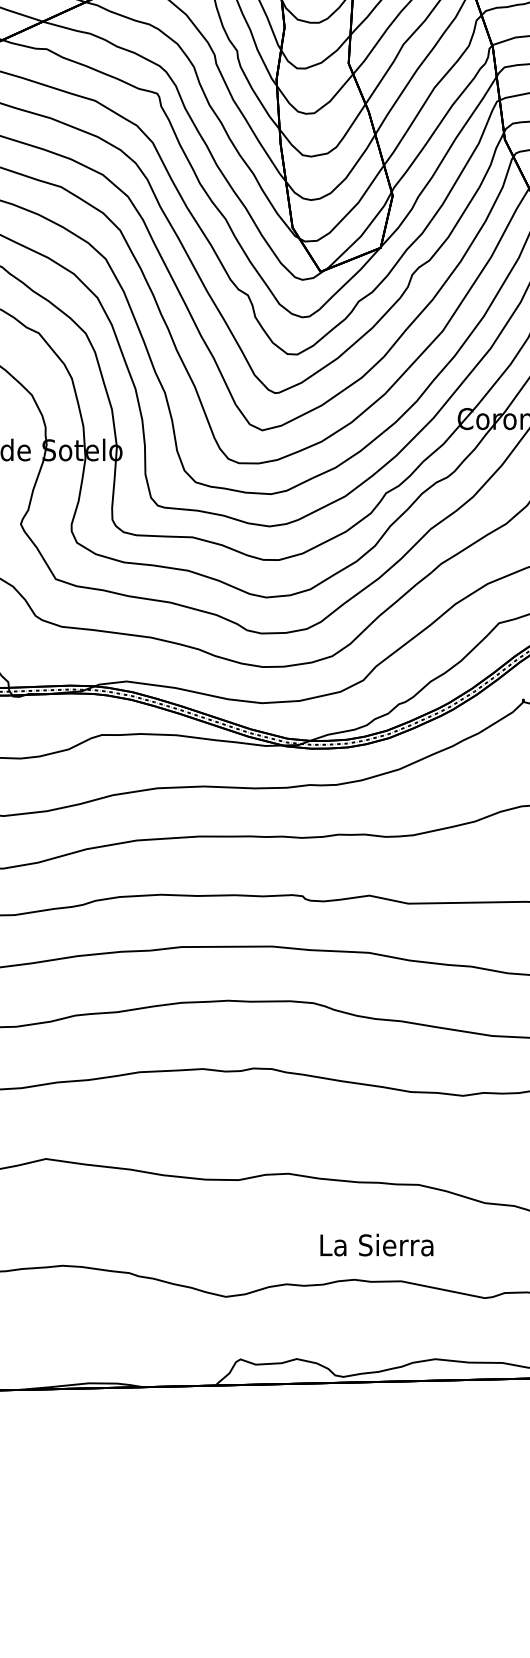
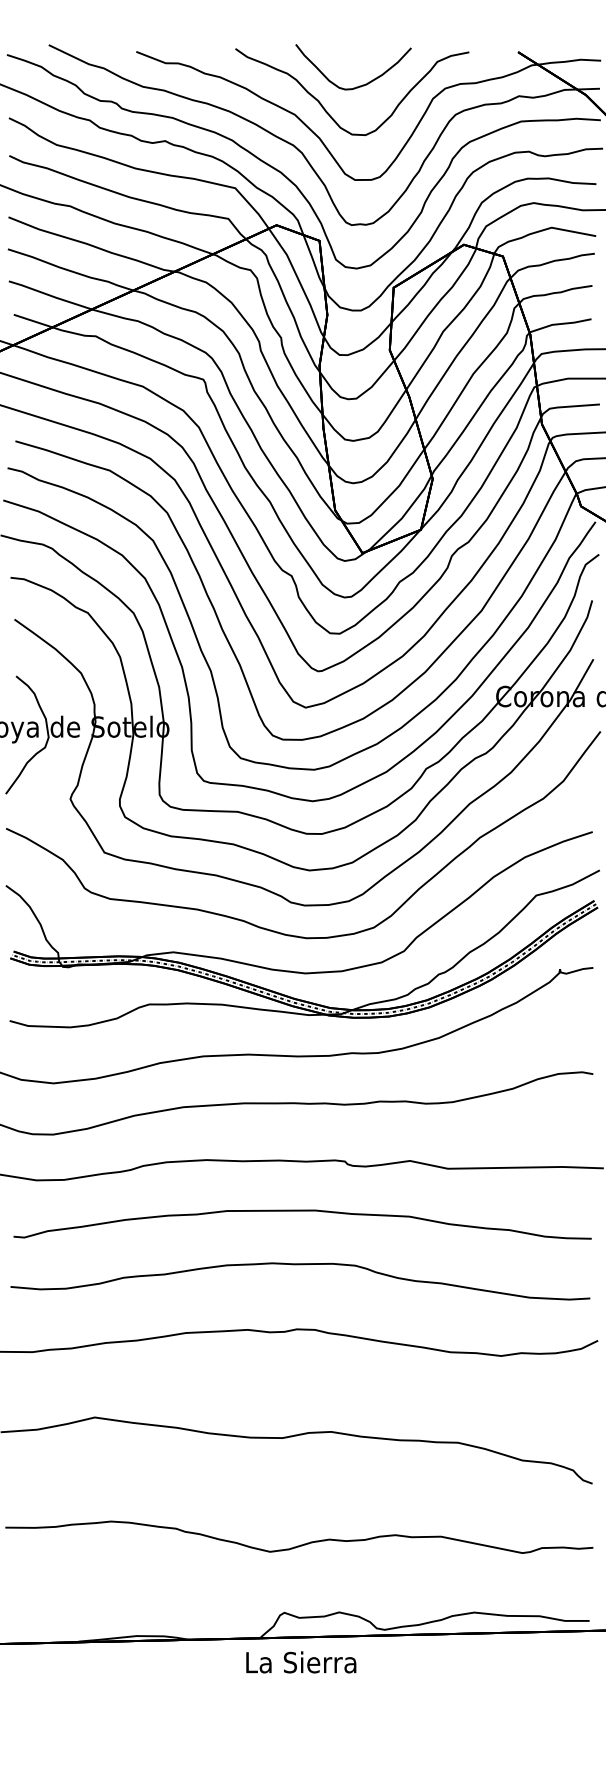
text: (377, 1245) -> (301, 1662), moved

